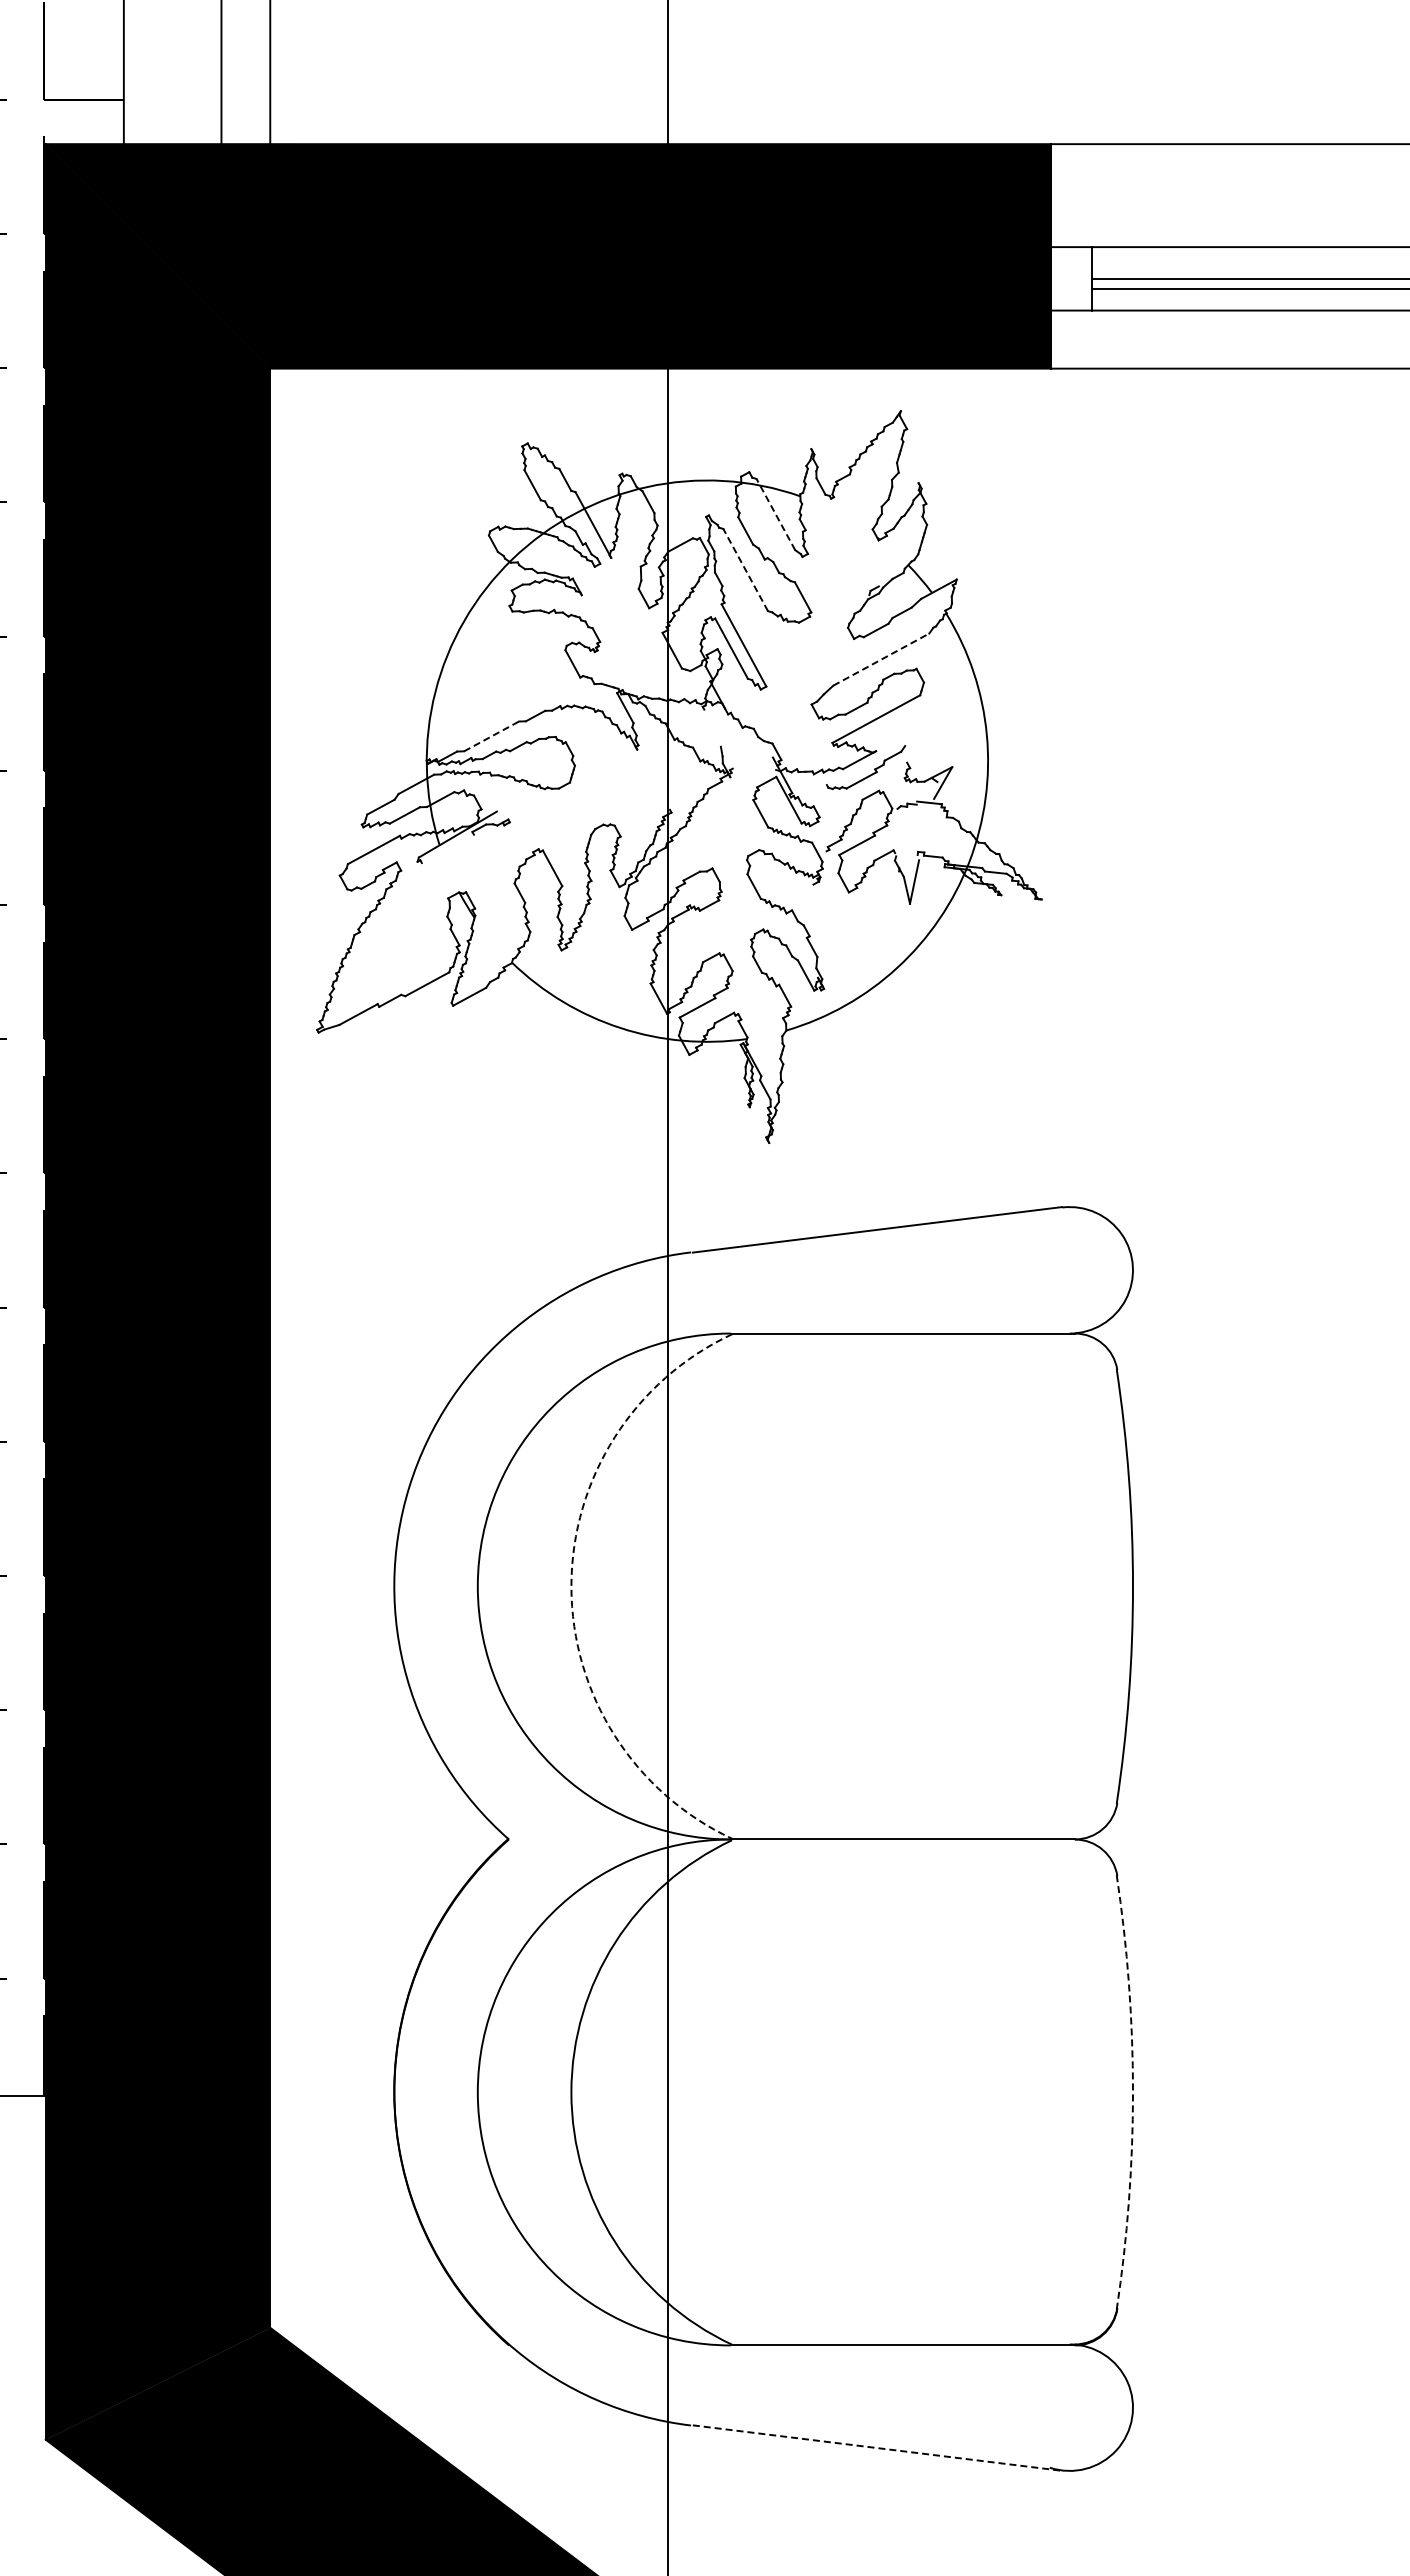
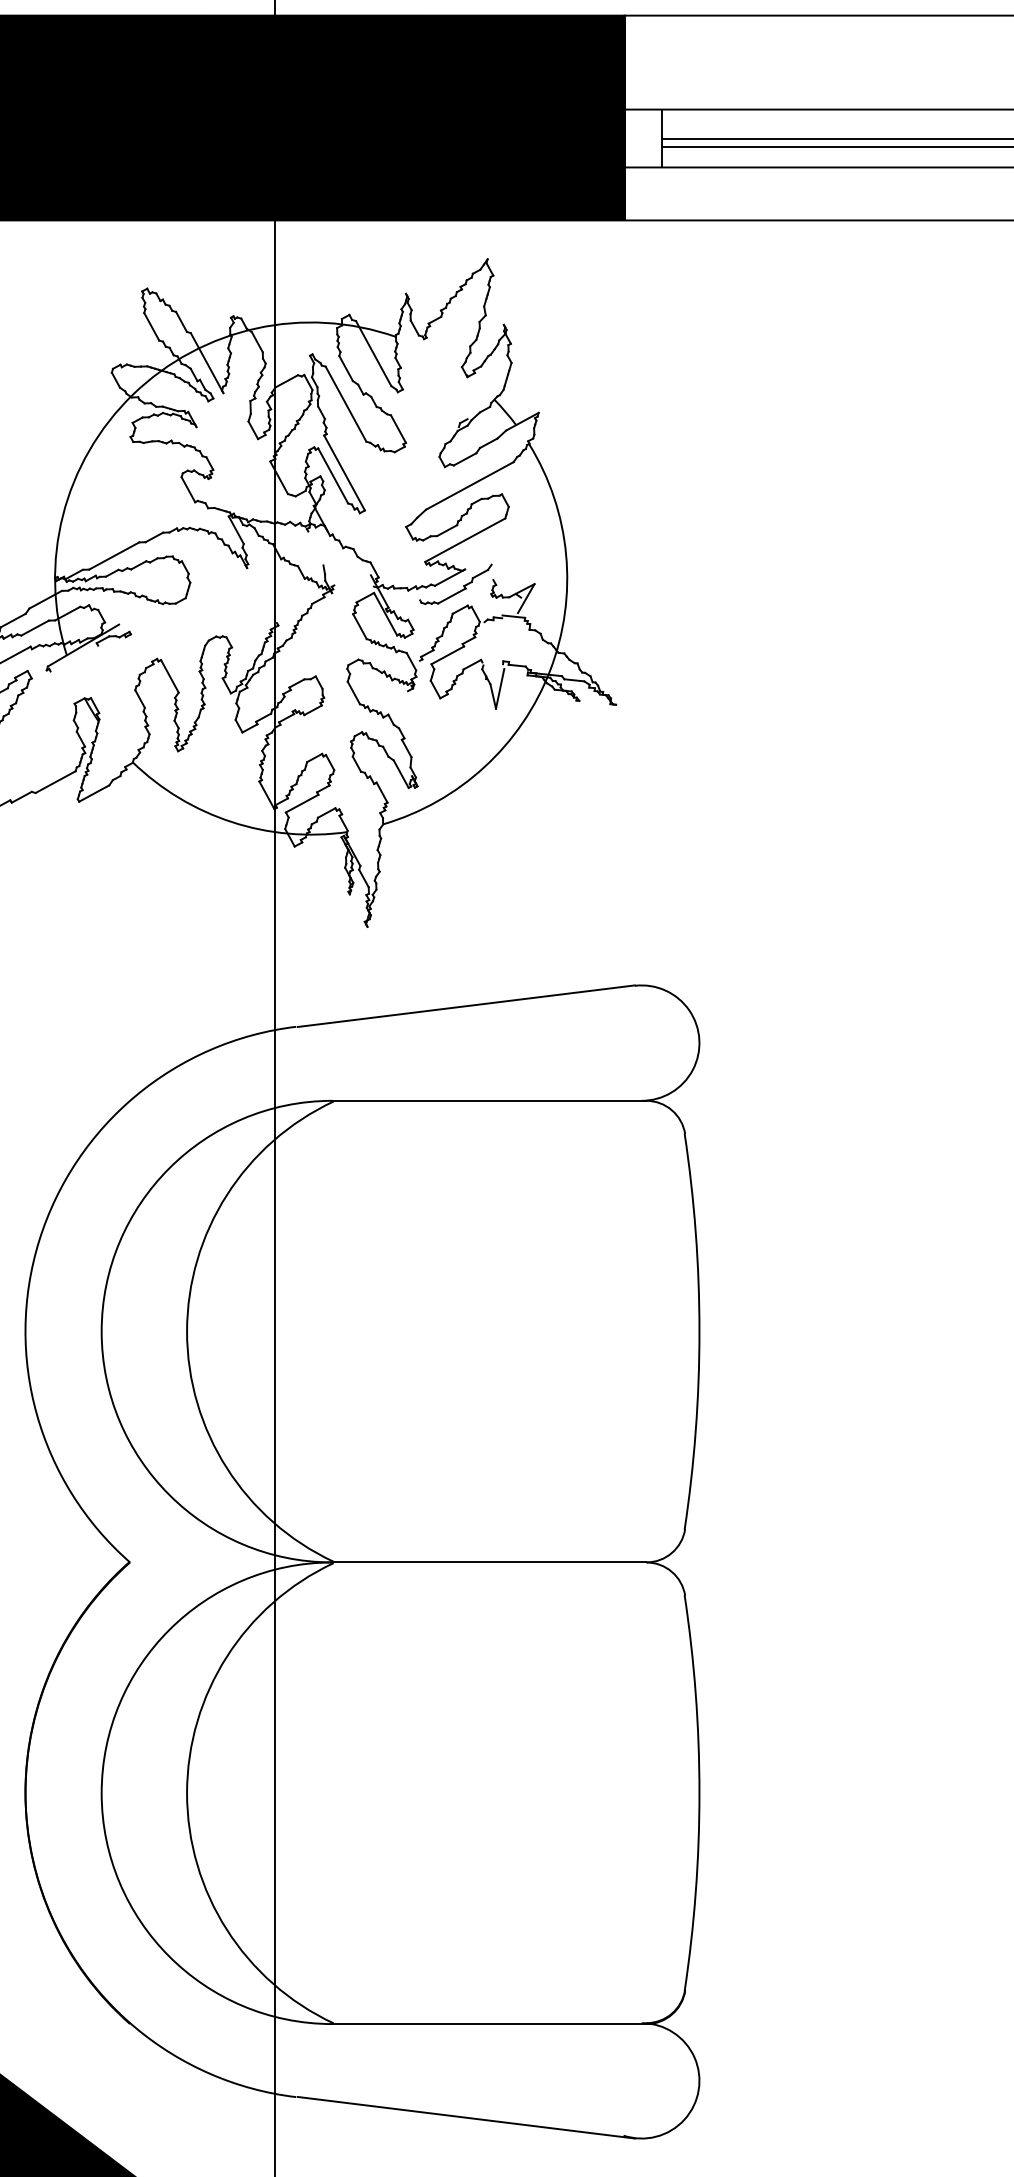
line: (775, 514) -> (373, 353), dashed -> solid
line: (745, 570) -> (345, 404), dashed -> solid
line: (881, 659) -> (470, 485), dashed -> solid
line: (492, 736) -> (115, 556), dashed -> solid
arc: (571, 1586) -> (187, 1331), dashed -> solid
arc: (1133, 2092) -> (699, 1793), dashed -> solid
line: (878, 2448) -> (467, 2118), dashed -> solid

